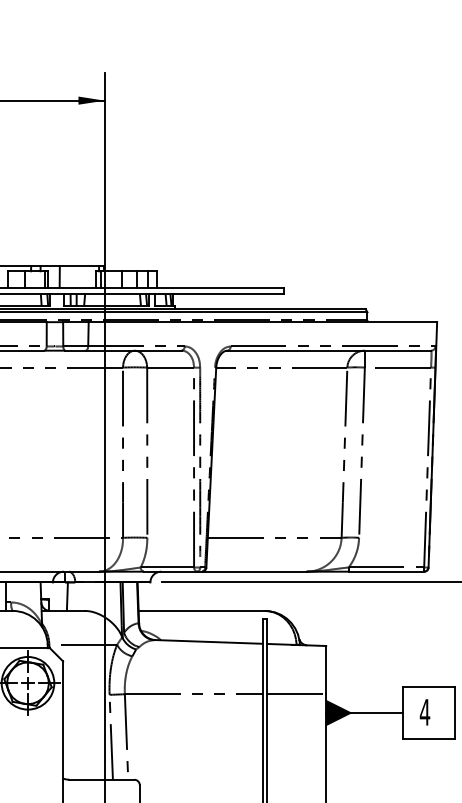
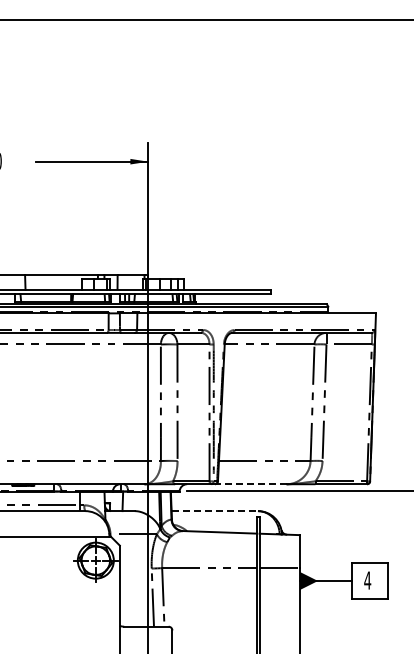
line: (253, 572) -> (250, 484), solid -> dashed
line: (202, 611) -> (215, 511), solid -> dashed

